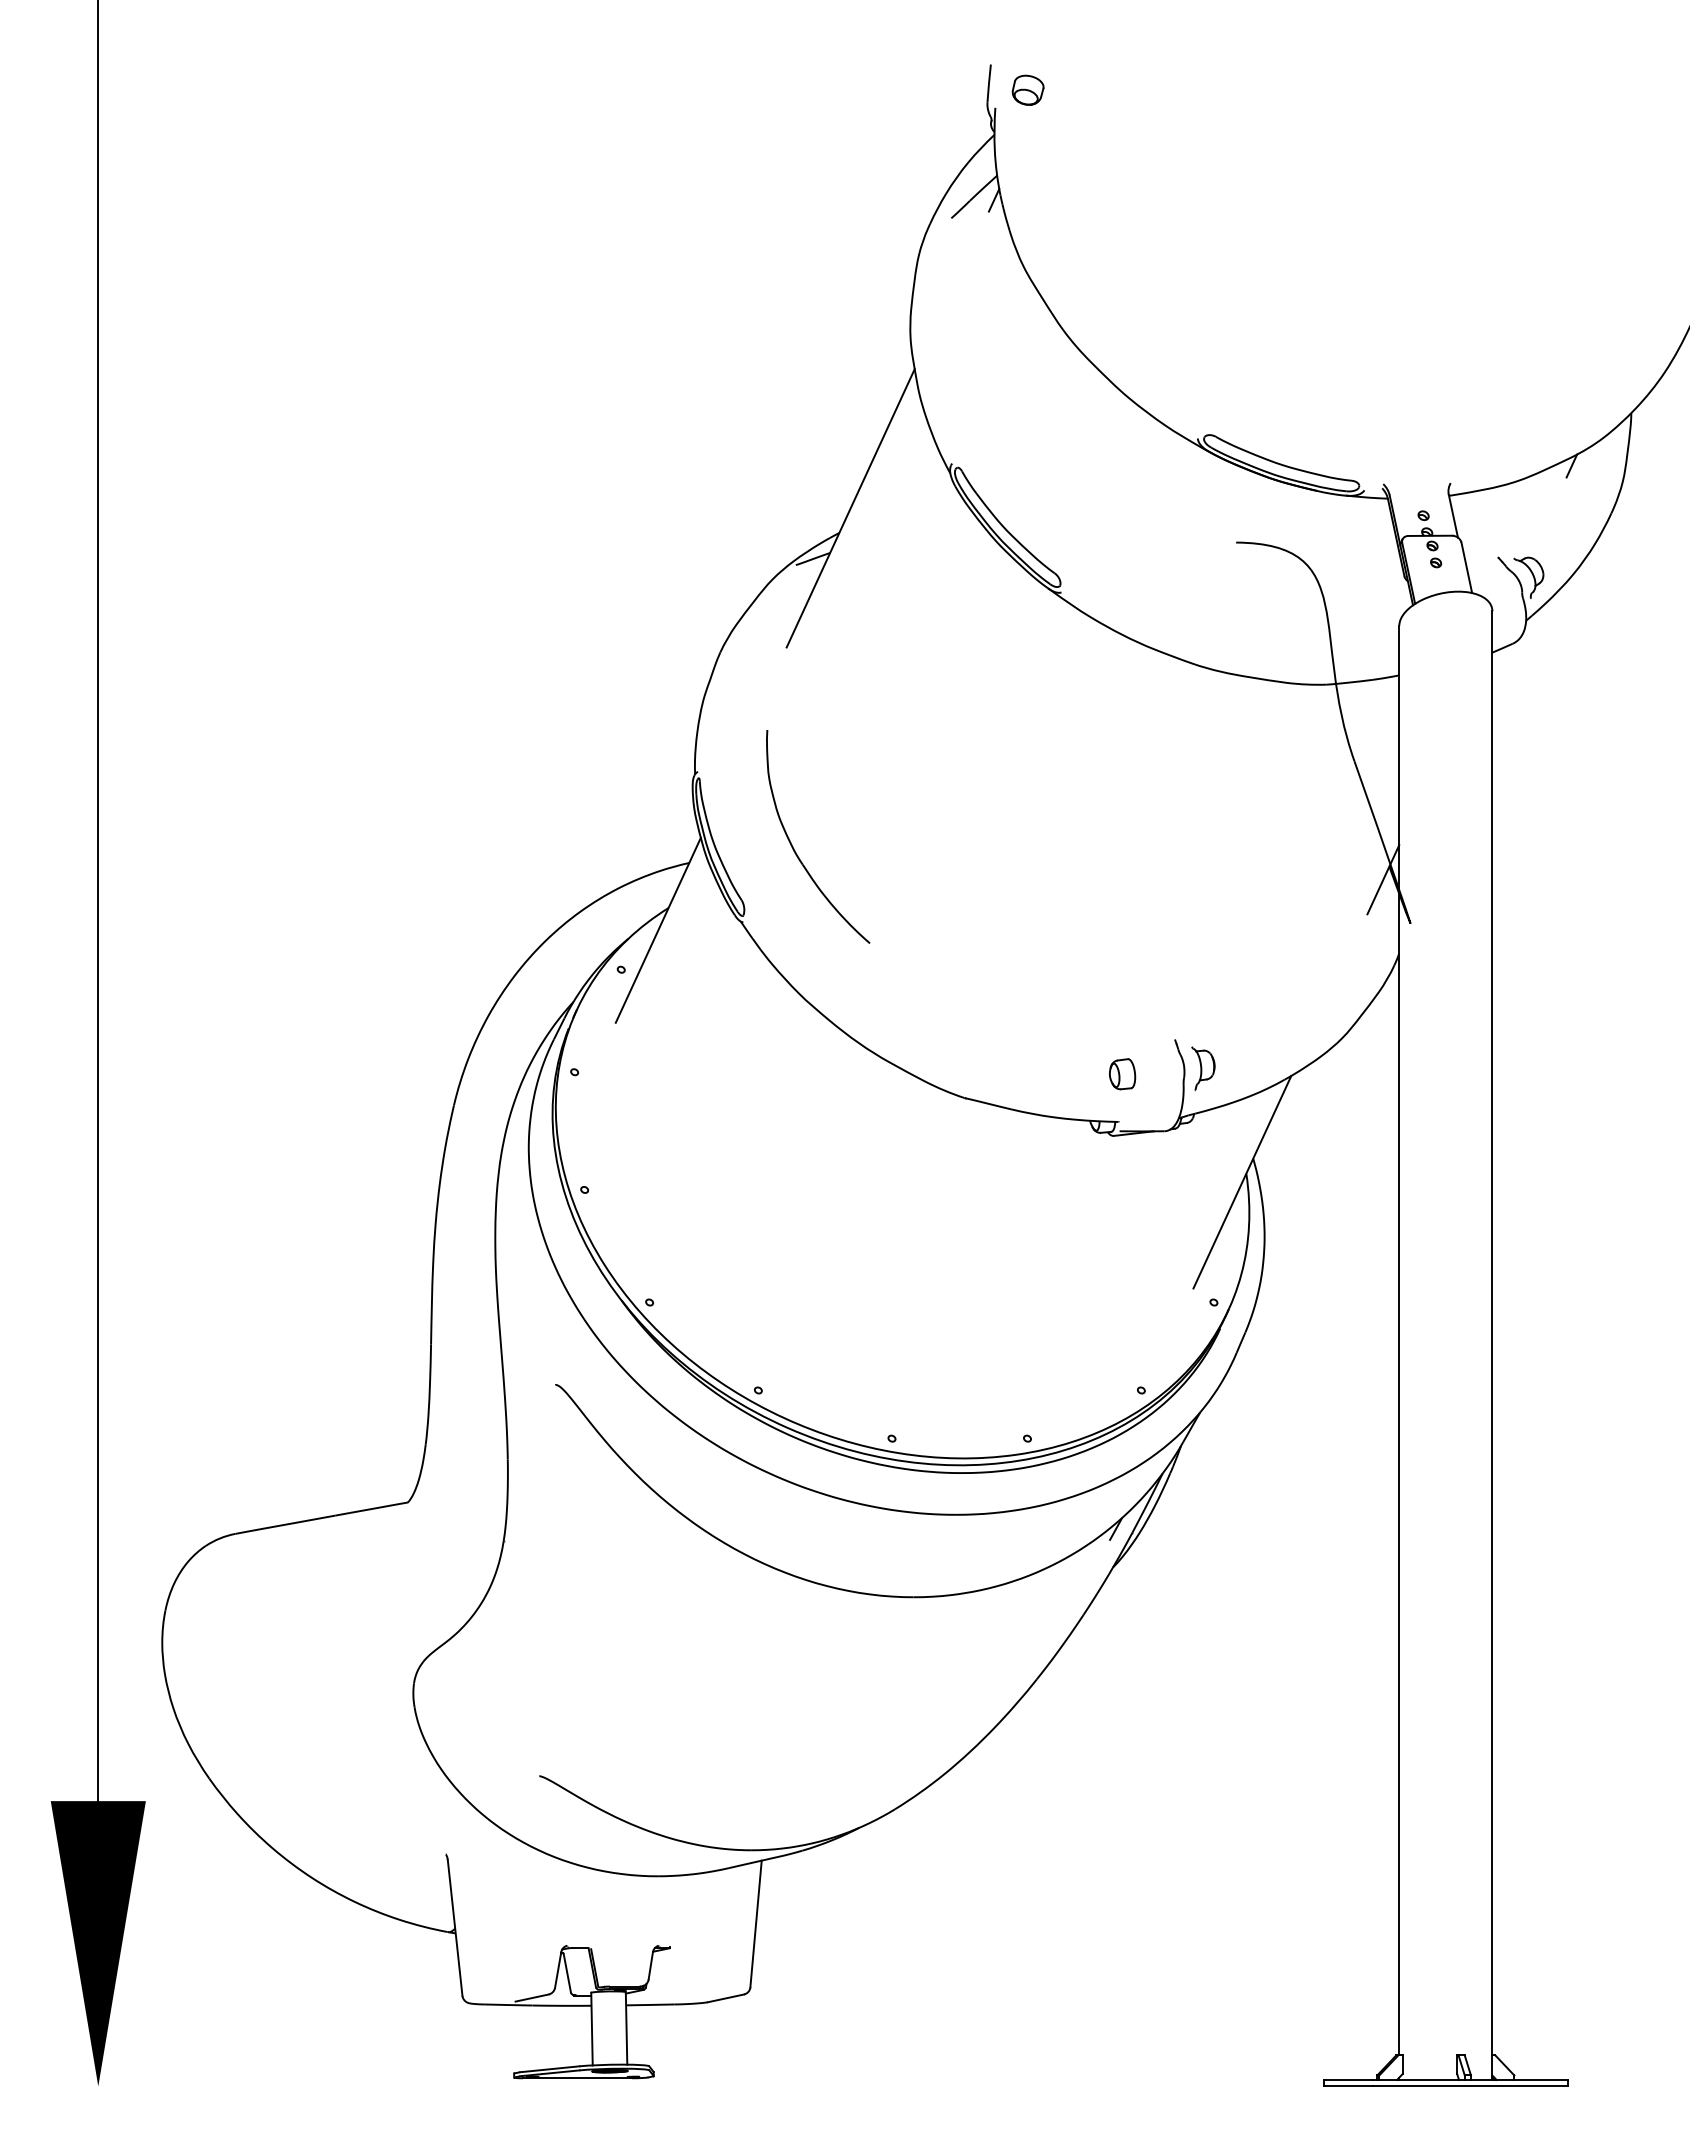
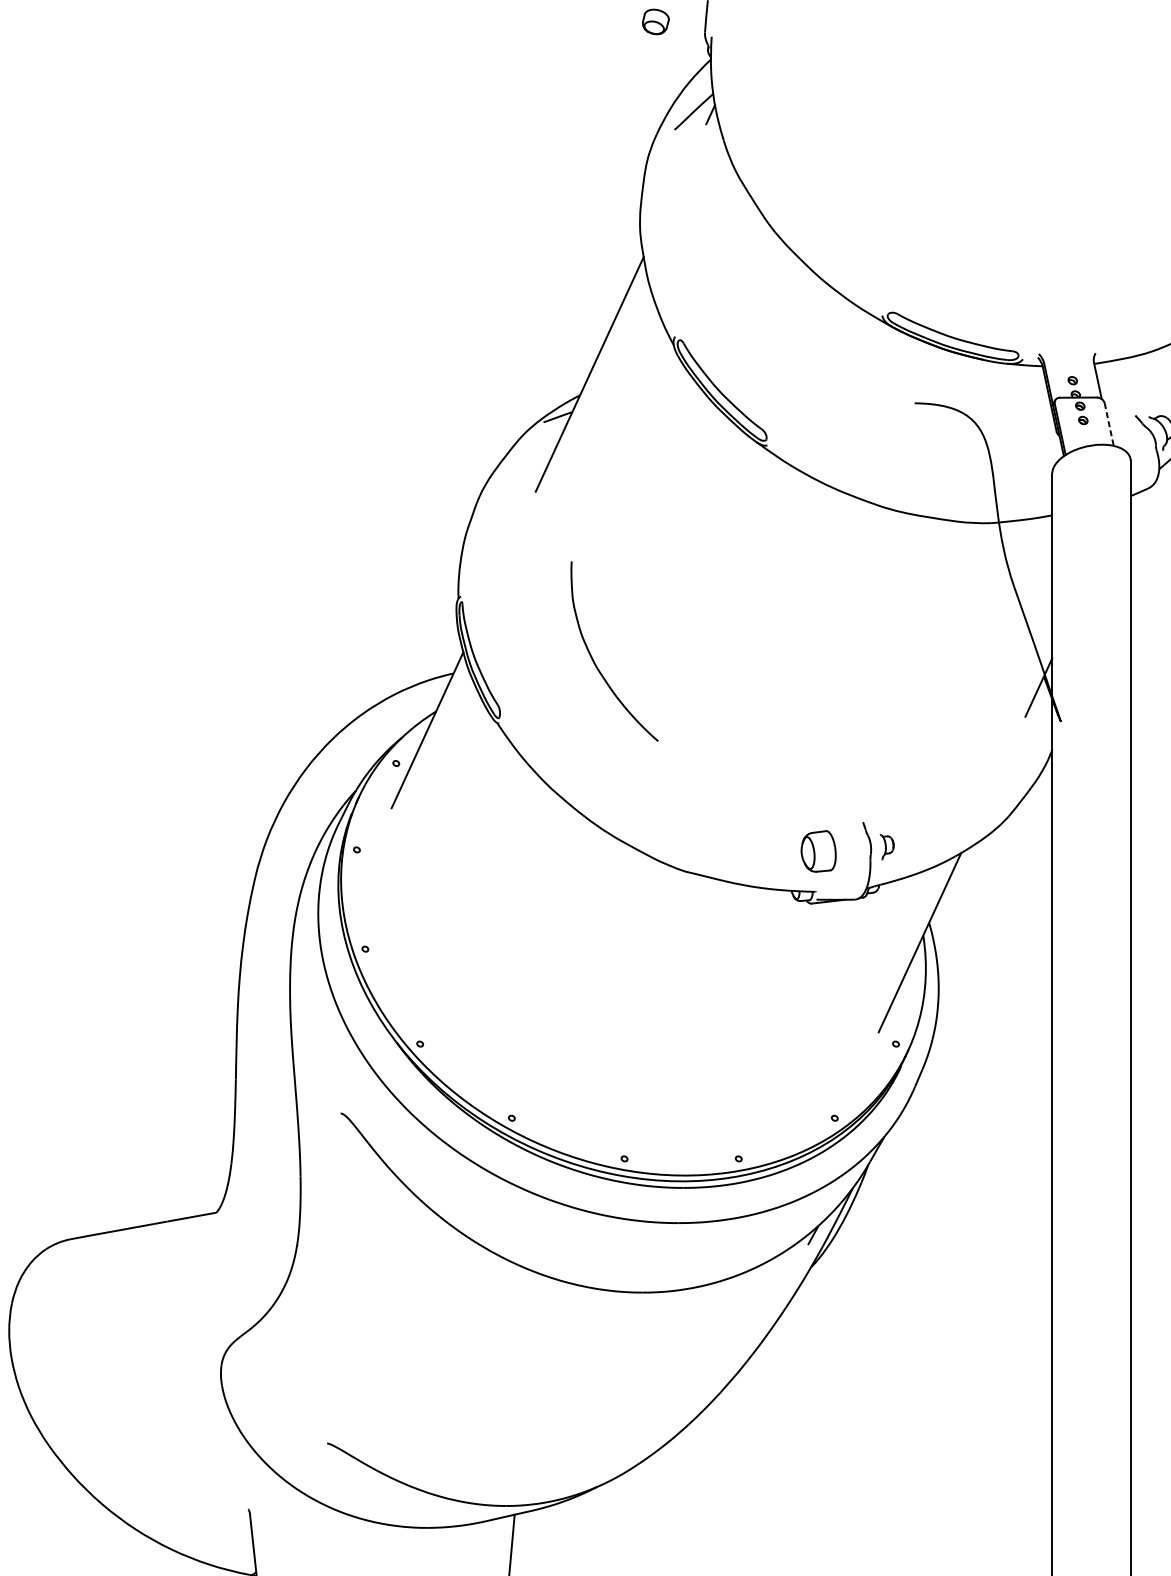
part: (1027, 89) -> (655, 21), moved
line: (1466, 567) -> (1108, 424), solid -> dashed
part: (794, 848) -> (594, 661), moved
part: (1203, 1068) -> (887, 846), size x0.7
part: (1122, 1074) -> (818, 851), size x1.6

